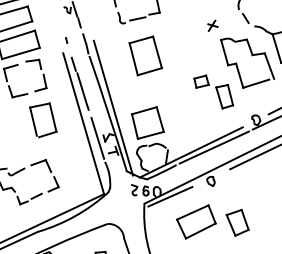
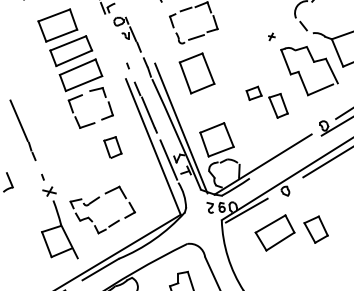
part: (212, 25) -> (271, 36), size x0.6
part: (145, 55) -> (196, 73), moved
part: (213, 91) -> (266, 101), moved
part: (42, 120) -> (112, 147), size x0.6
line: (214, 147) -> (285, 157), removed

